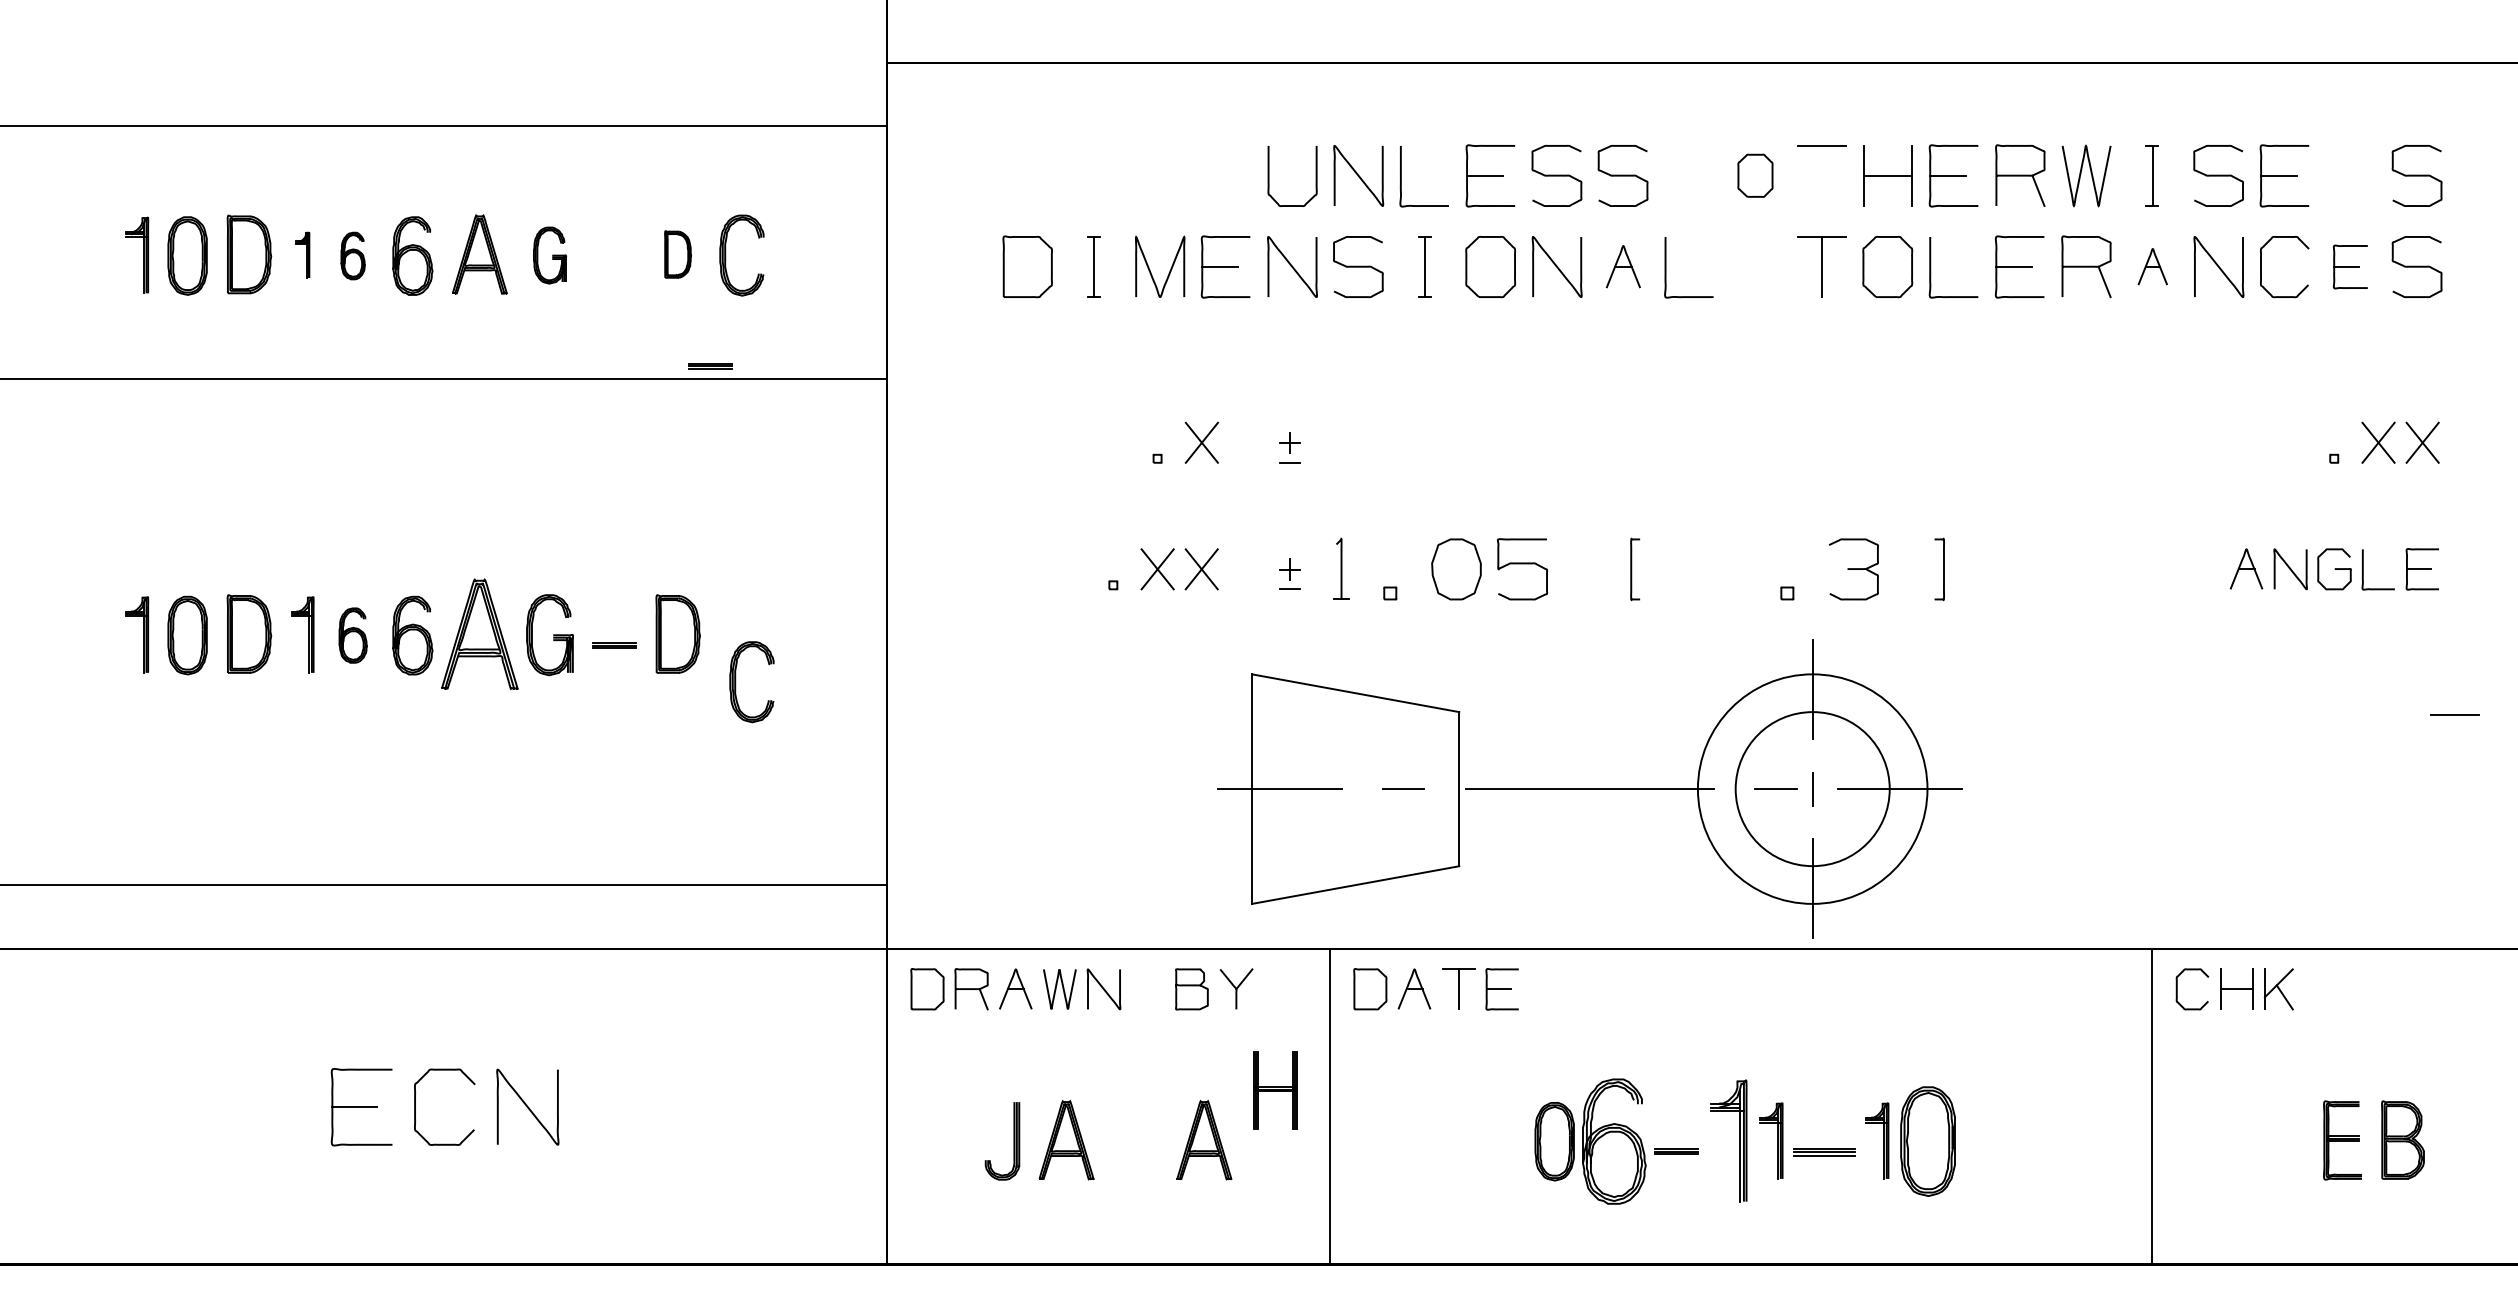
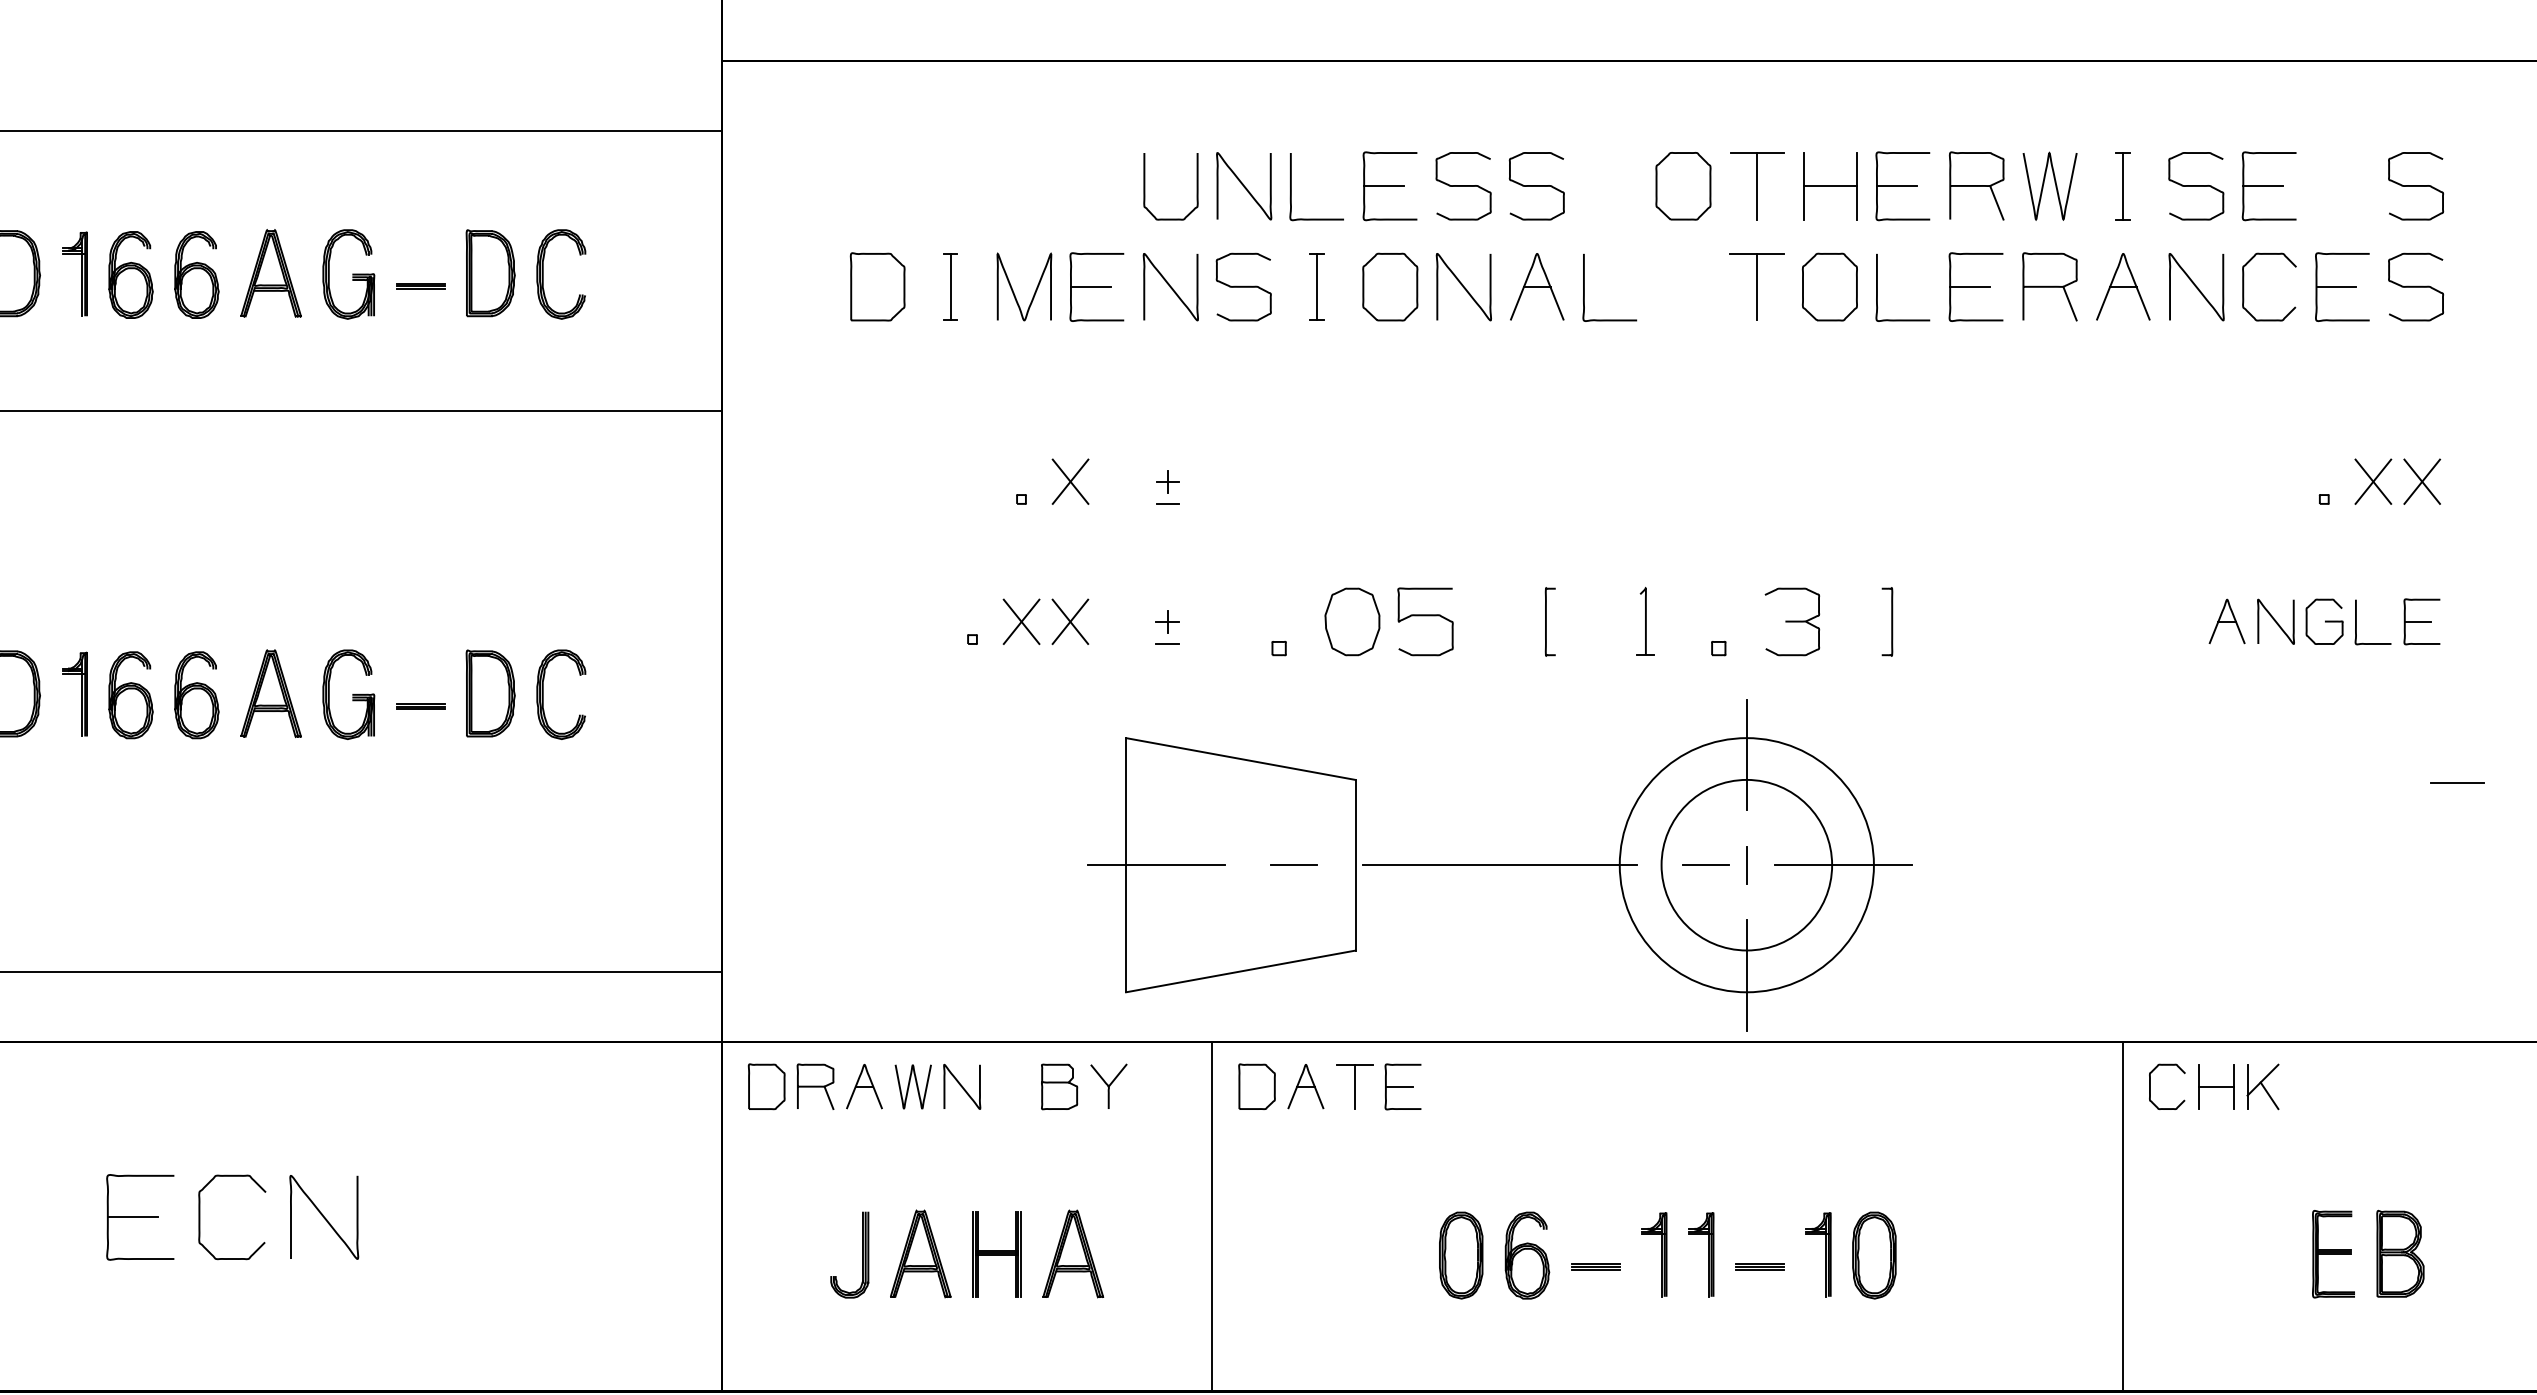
part: (1755, 175) -> (1683, 185), size x1.43
line: (1821, 175) -> (1756, 185), added
part: (302, 254) -> (74, 273), size x1.67
part: (677, 254) -> (489, 273), size x1.67
part: (352, 255) -> (130, 274), size x1.67
part: (549, 255) -> (348, 274), size x1.43
part: (1623, 266) -> (1537, 286), size x1.43
part: (2152, 266) -> (2123, 286), size x1.67
part: (2350, 266) -> (2342, 286), size x1.43
part: (710, 366) -> (420, 286), moved
part: (1341, 568) -> (1645, 620), moved
part: (479, 633) -> (270, 692), size x0.71
part: (352, 635) -> (130, 695), size x1.43
part: (736, 682) -> (544, 695), moved
part: (1275, 1090) -> (997, 1254), moved
part: (1729, 1140) -> (1654, 1254), size x0.62
part: (1614, 1141) -> (1527, 1255), size x0.62
part: (1927, 1141) -> (1873, 1255), size x0.71
part: (1824, 1151) -> (1759, 1266), size x0.71

